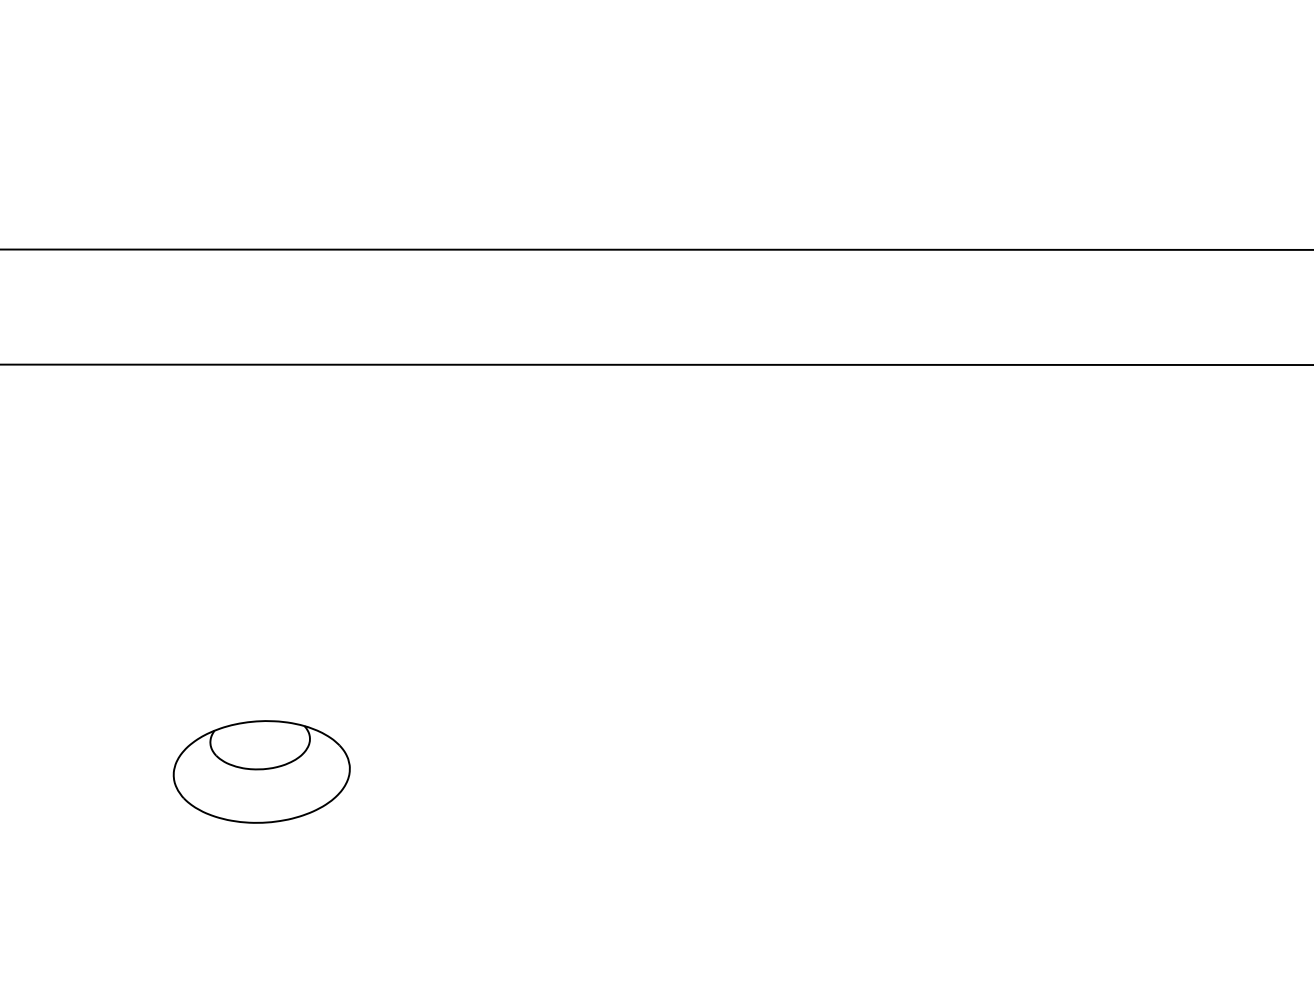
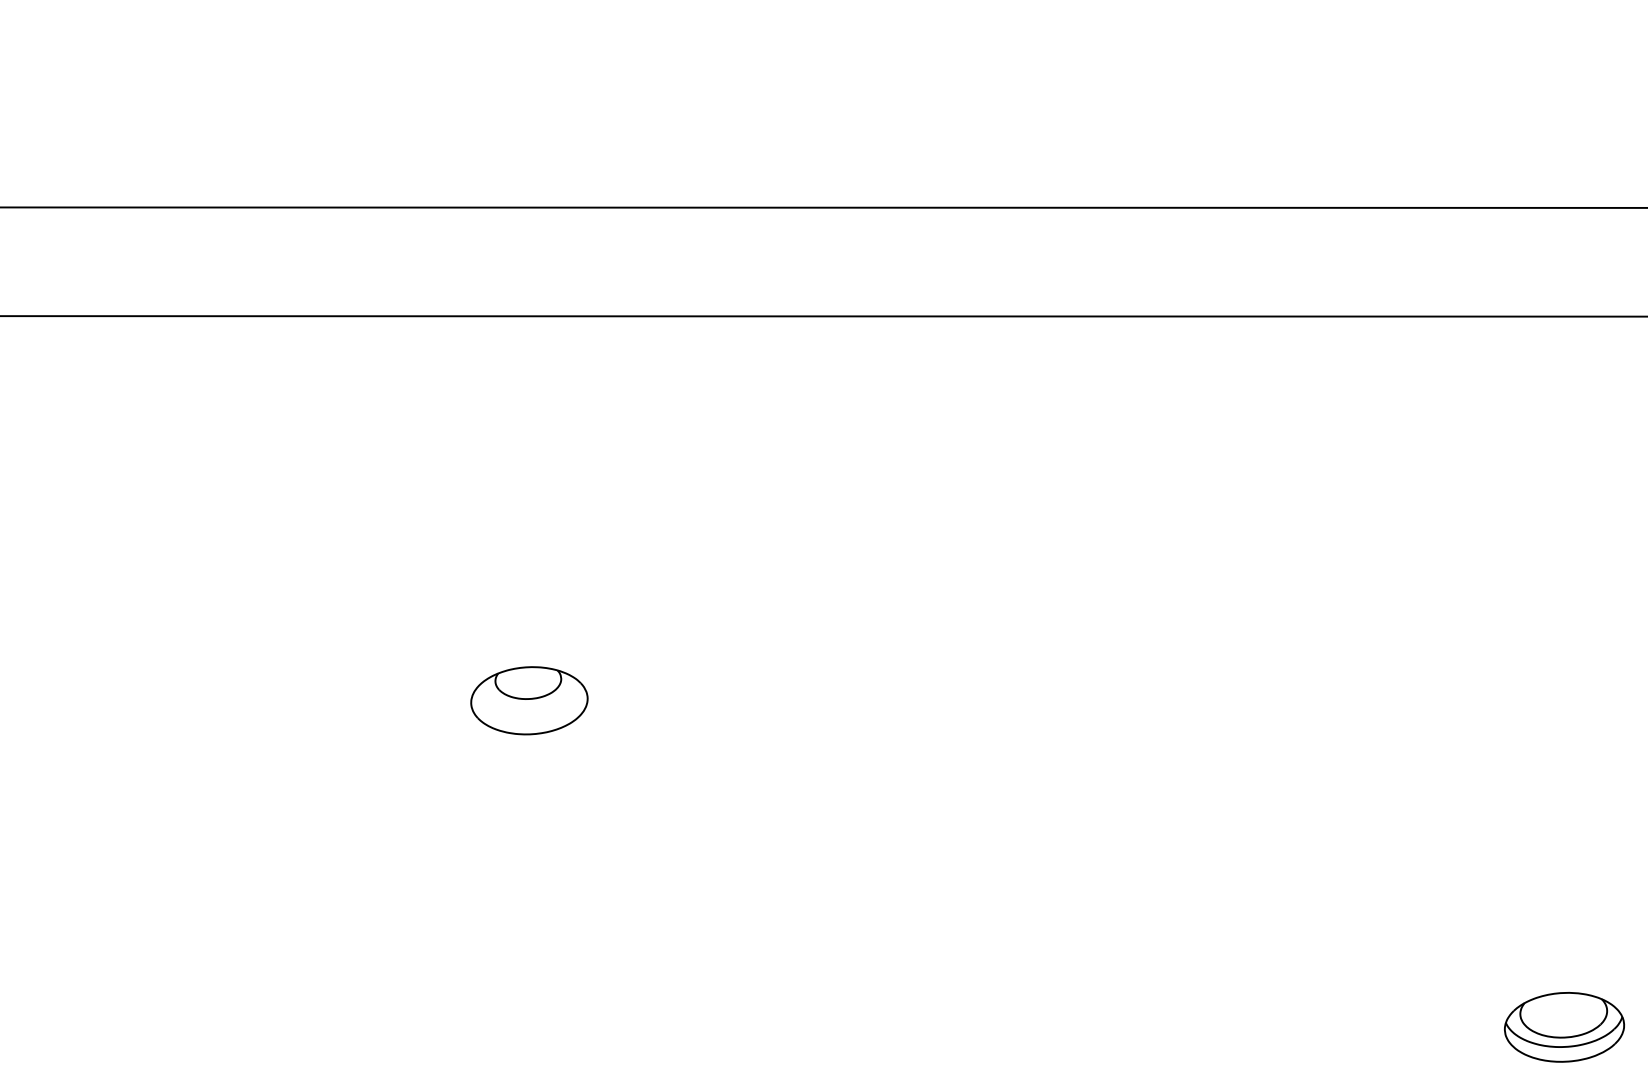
part: (261, 771) -> (529, 700), size x0.7

